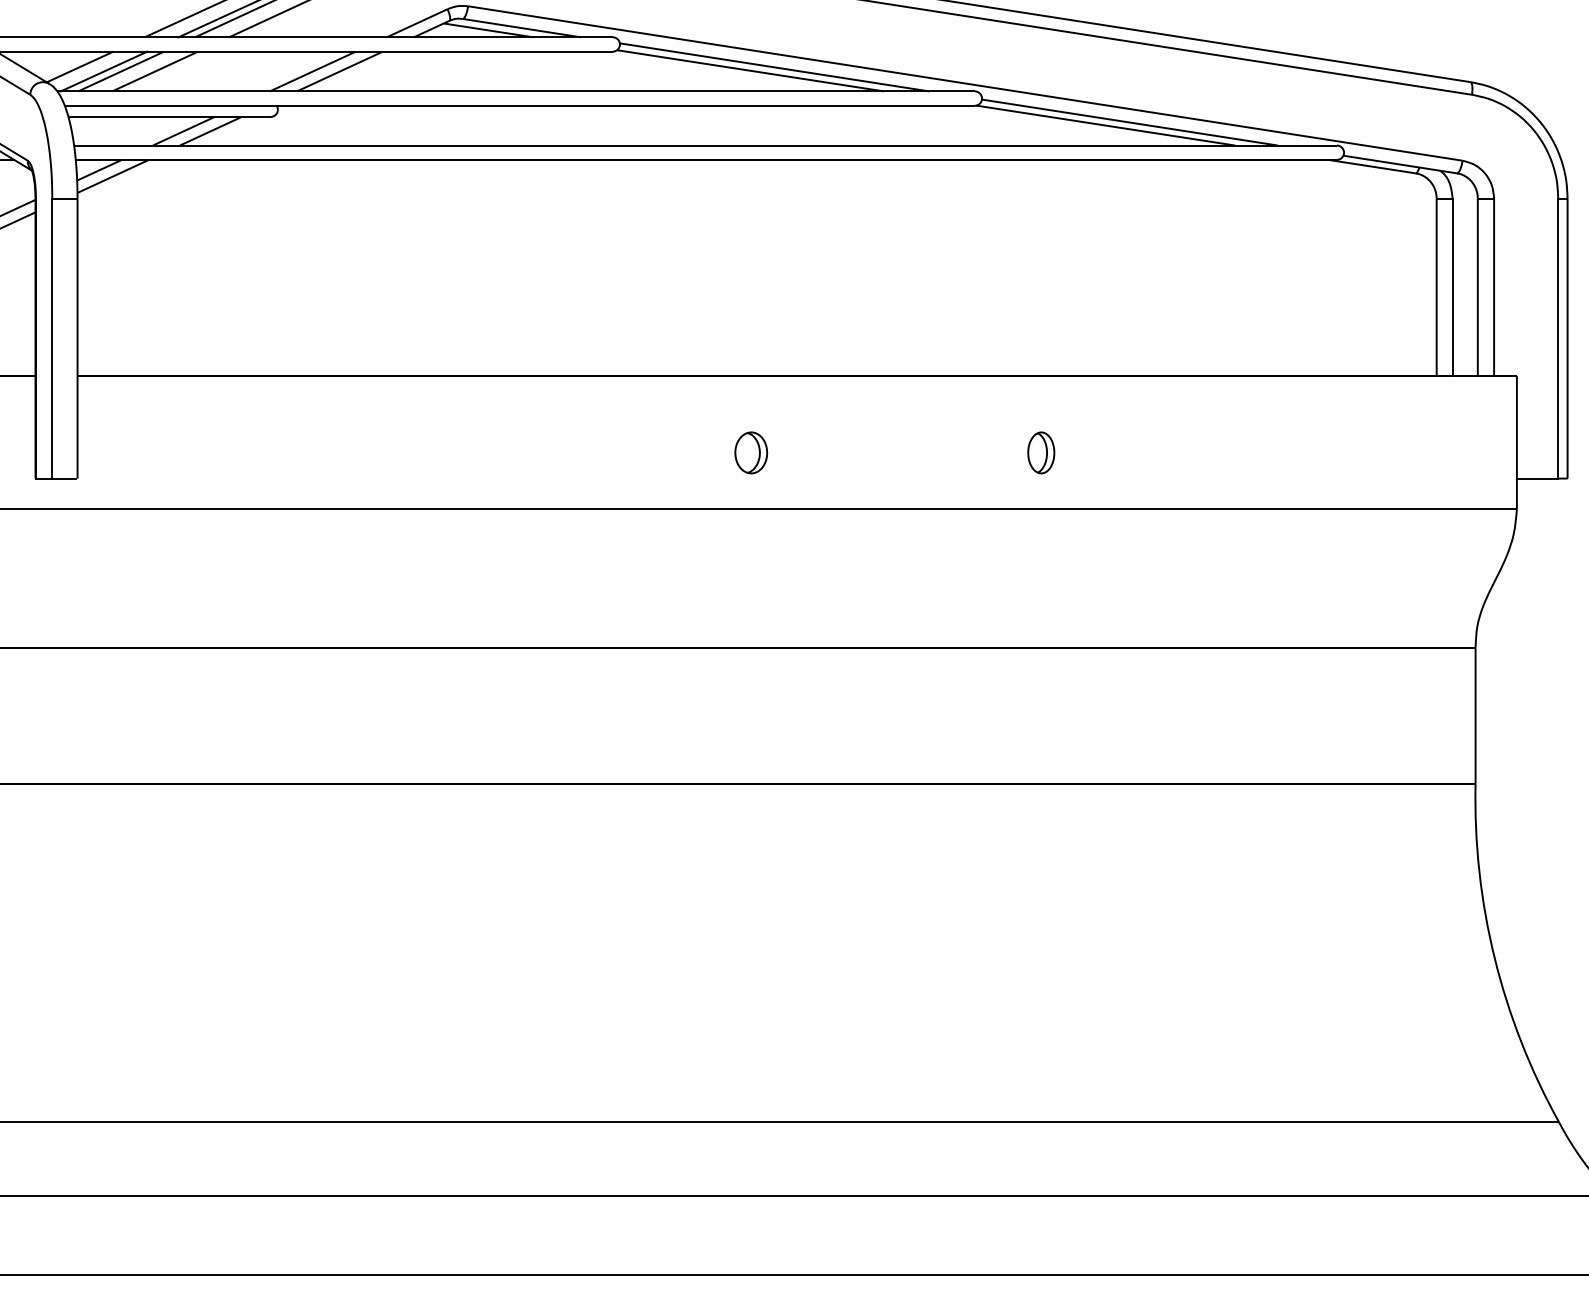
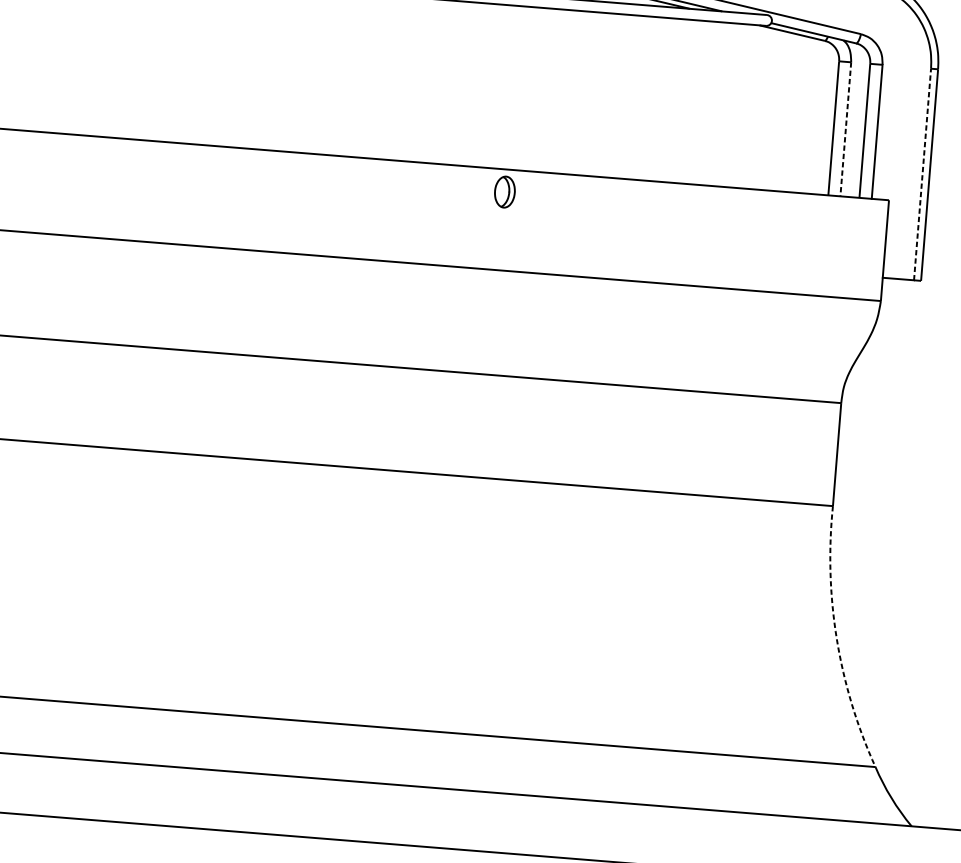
line: (1452, 287) -> (845, 129), solid -> dashed
line: (1558, 338) -> (922, 174), solid -> dashed
part: (751, 452) -> (305, 211), removed
part: (1041, 452) -> (505, 191), moved
arc: (1494, 958) -> (836, 639), solid -> dashed

